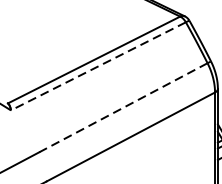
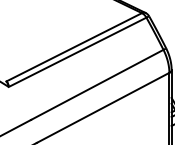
line: (98, 66) -> (77, 52), dashed -> solid
line: (123, 107) -> (97, 84), dashed -> solid

